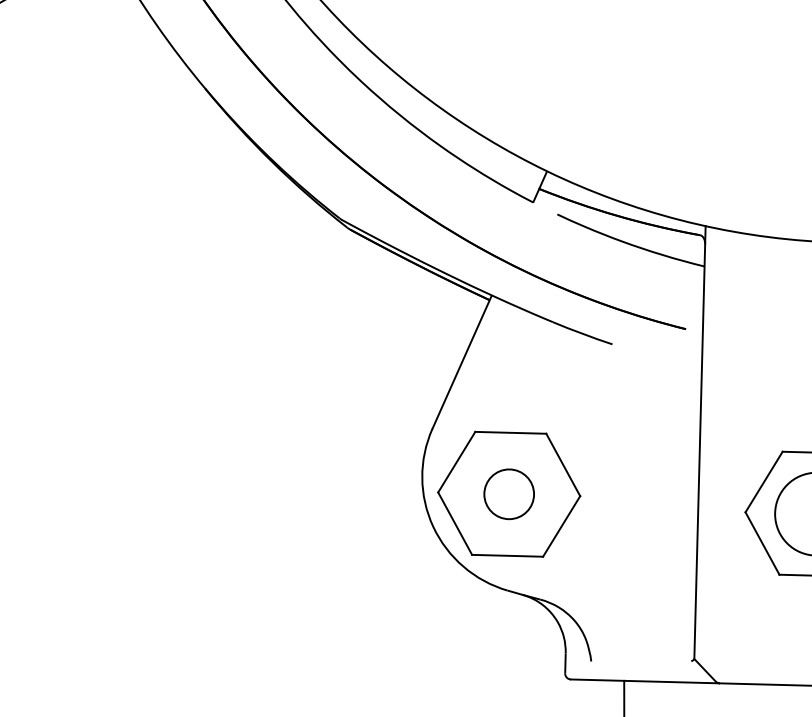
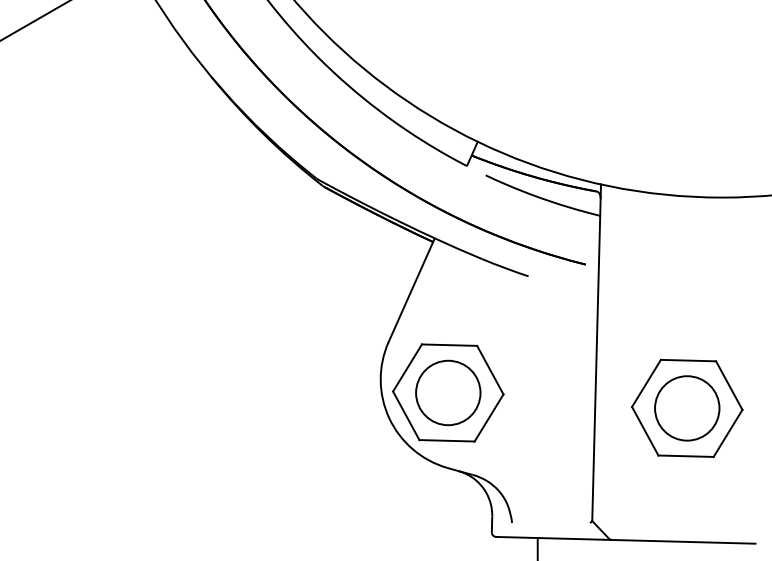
circle: (509, 493) -> (448, 392), size x1.67

